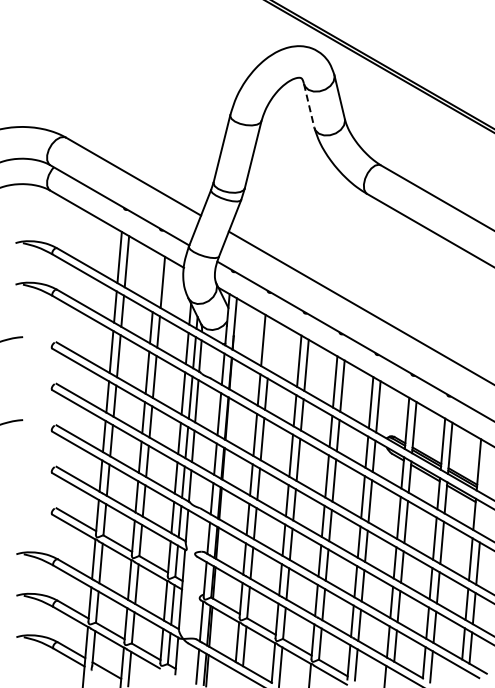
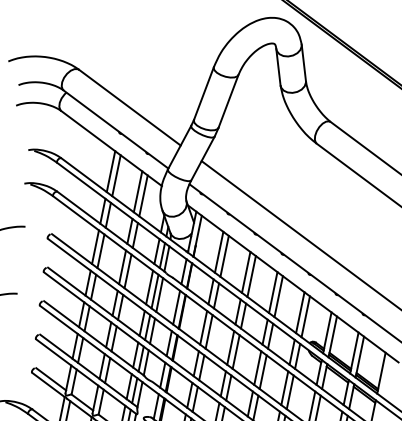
line: (309, 105) -> (278, 66), dashed -> solid
line: (155, 277) -> (138, 191), added
line: (270, 344) -> (224, 256), added

